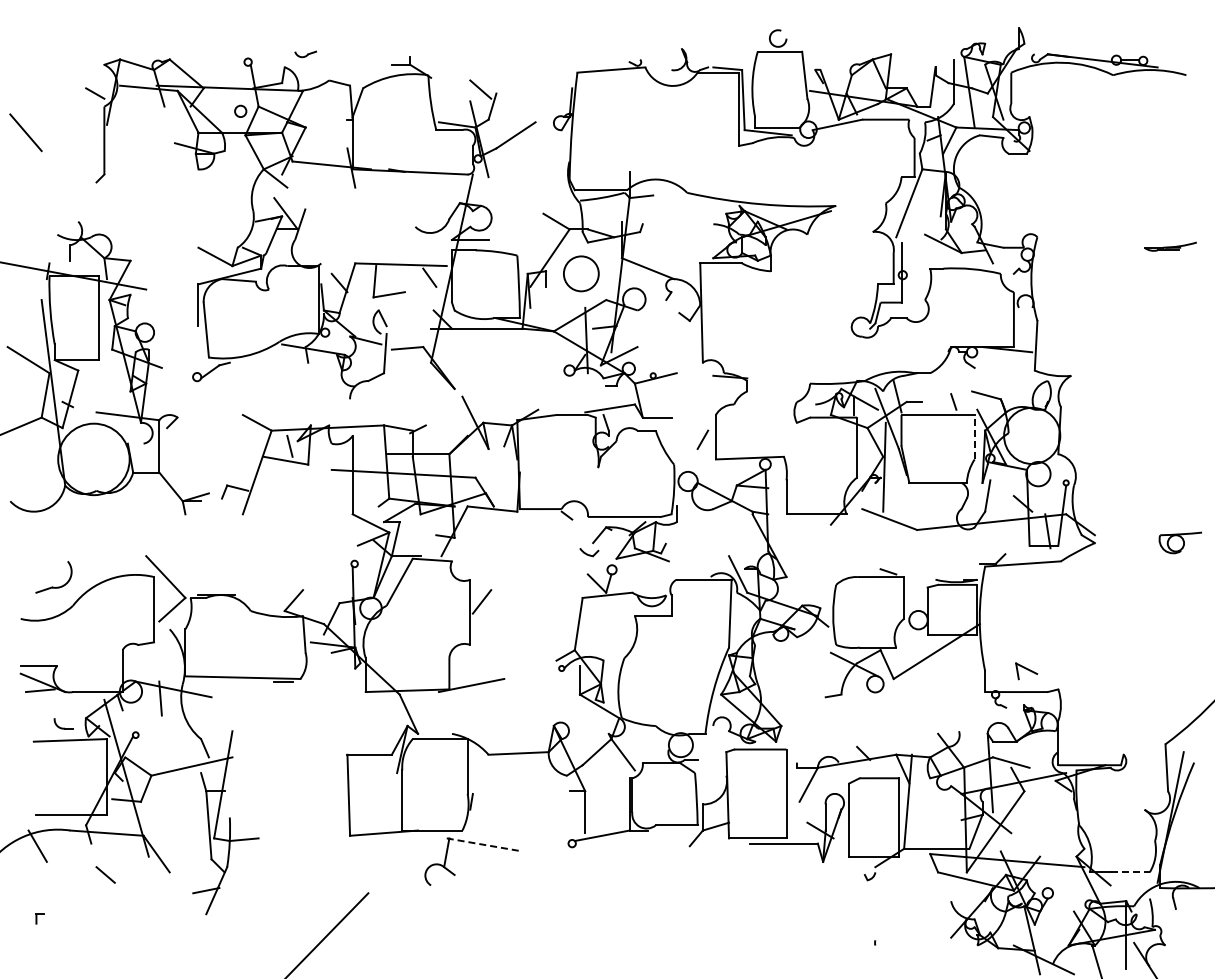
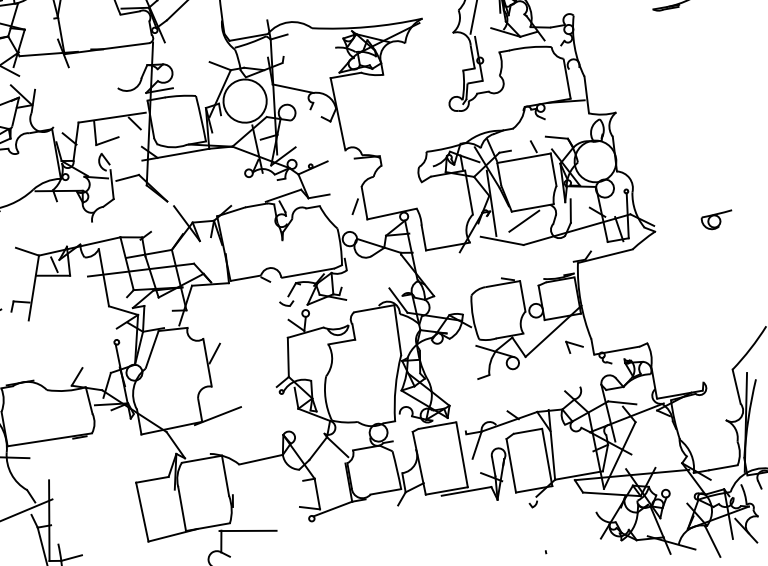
circle: (581, 273) -> (245, 100), size x1.67
line: (974, 436) -> (553, 169), dashed -> solid
line: (923, 498) -> (524, 221), added
part: (1026, 671) -> (574, 346), moved
line: (572, 829) -> (310, 508), added
line: (485, 845) -> (248, 531), dashed -> solid
line: (1130, 872) -> (723, 467), dashed -> solid

